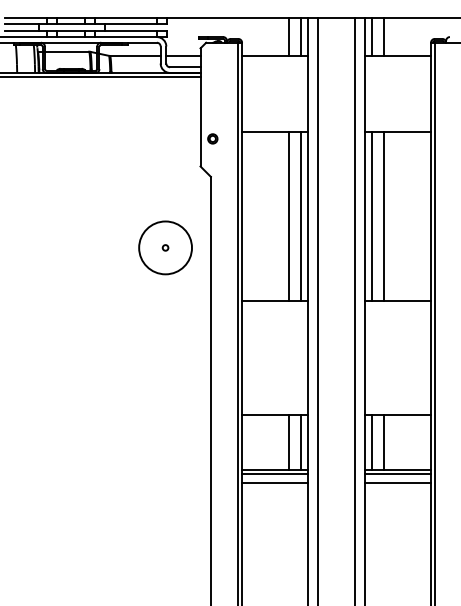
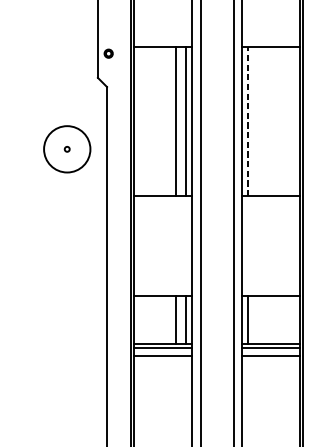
line: (371, 216) -> (247, 121), solid -> dashed
line: (383, 216) -> (258, 121), removed
line: (383, 442) -> (258, 320), removed

